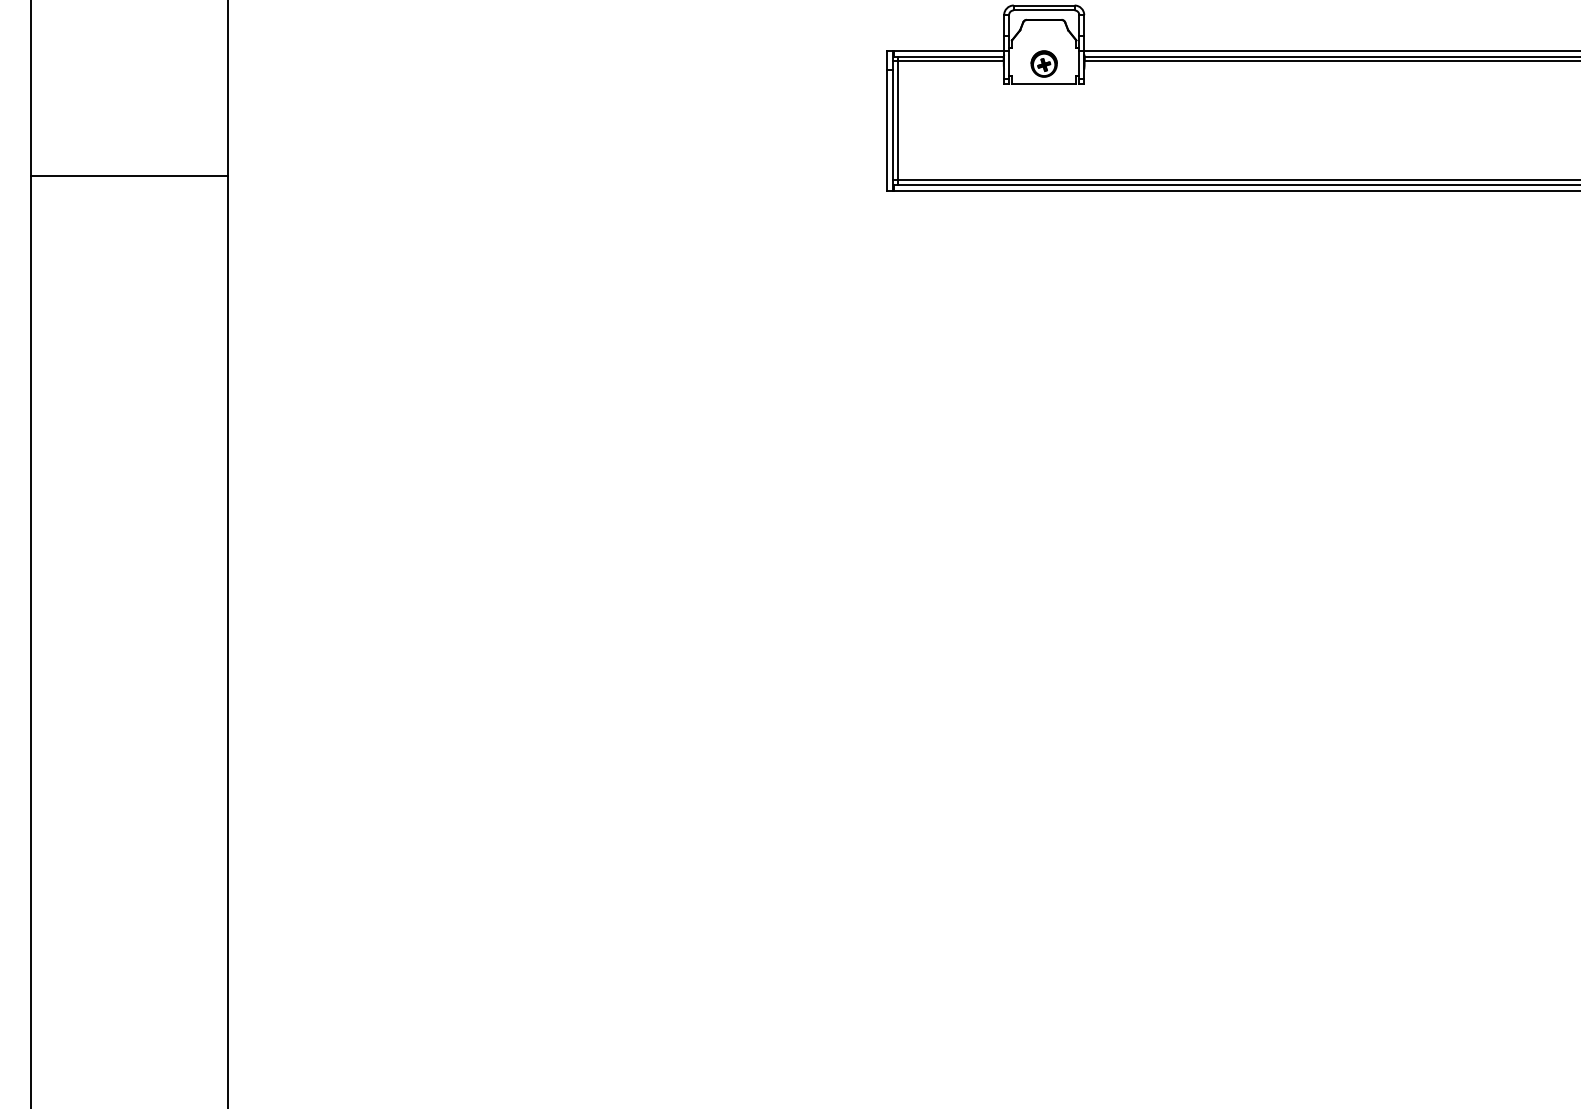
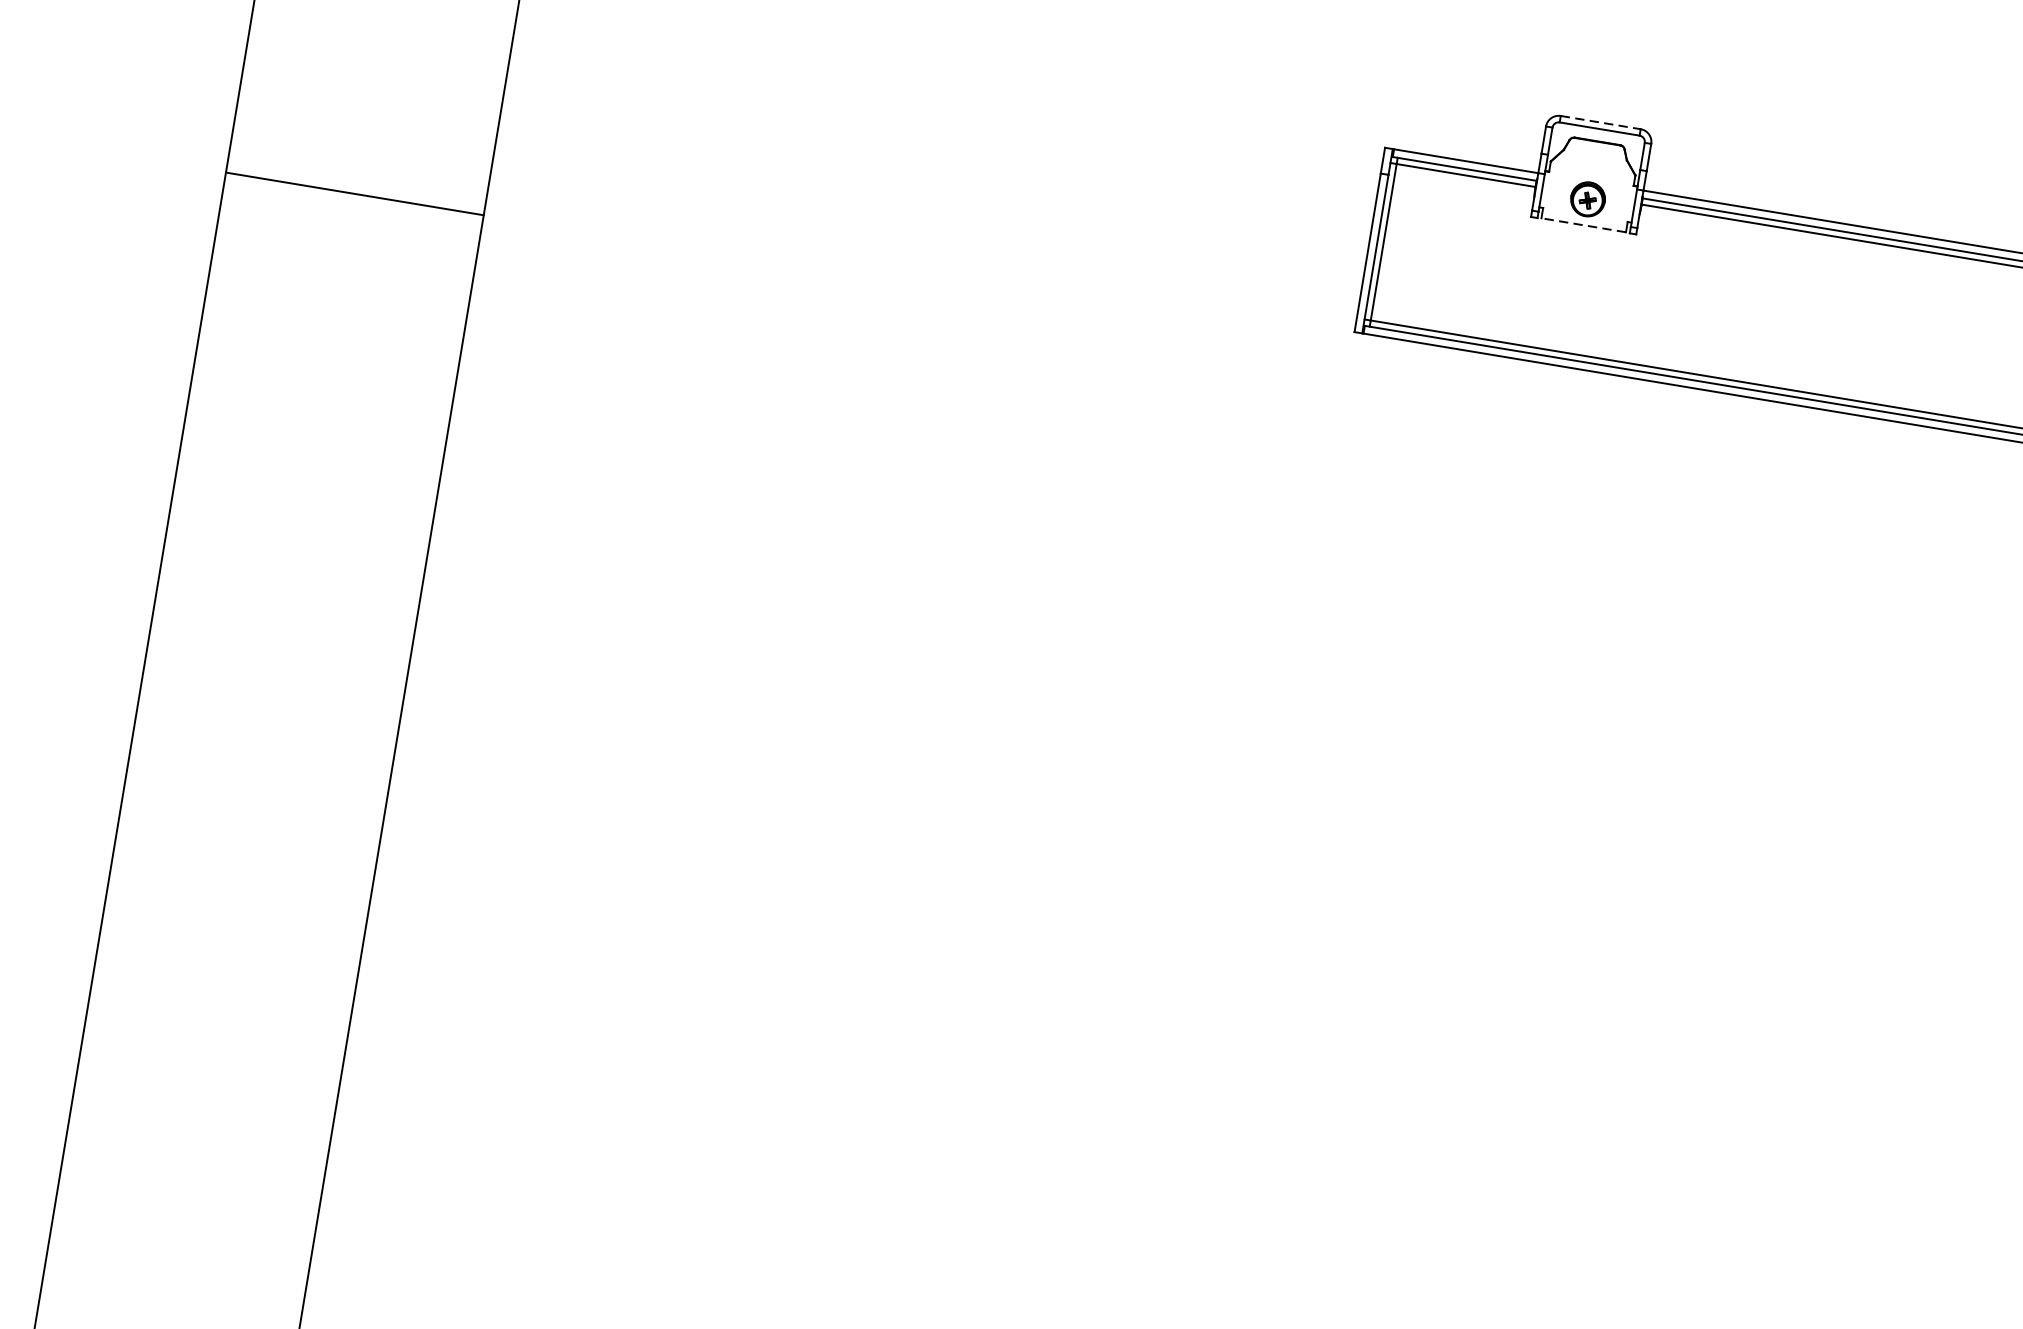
line: (1044, 5) -> (1601, 122), solid -> dashed
line: (1043, 83) -> (1582, 224), solid -> dashed
line: (129, 176) -> (354, 194), moved

